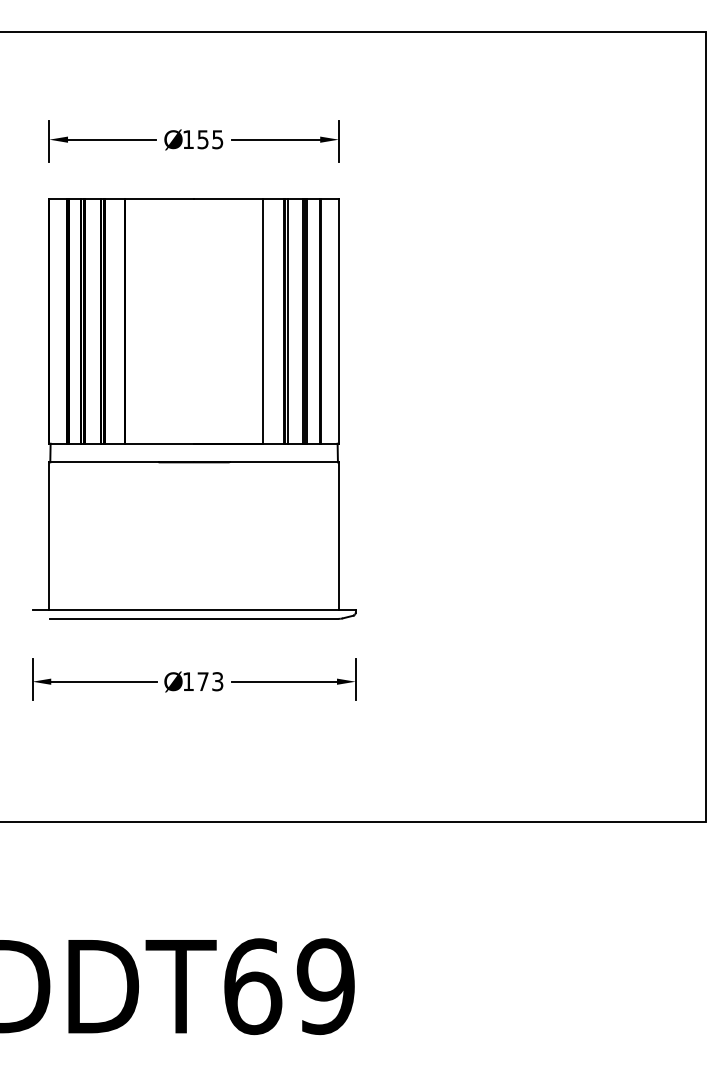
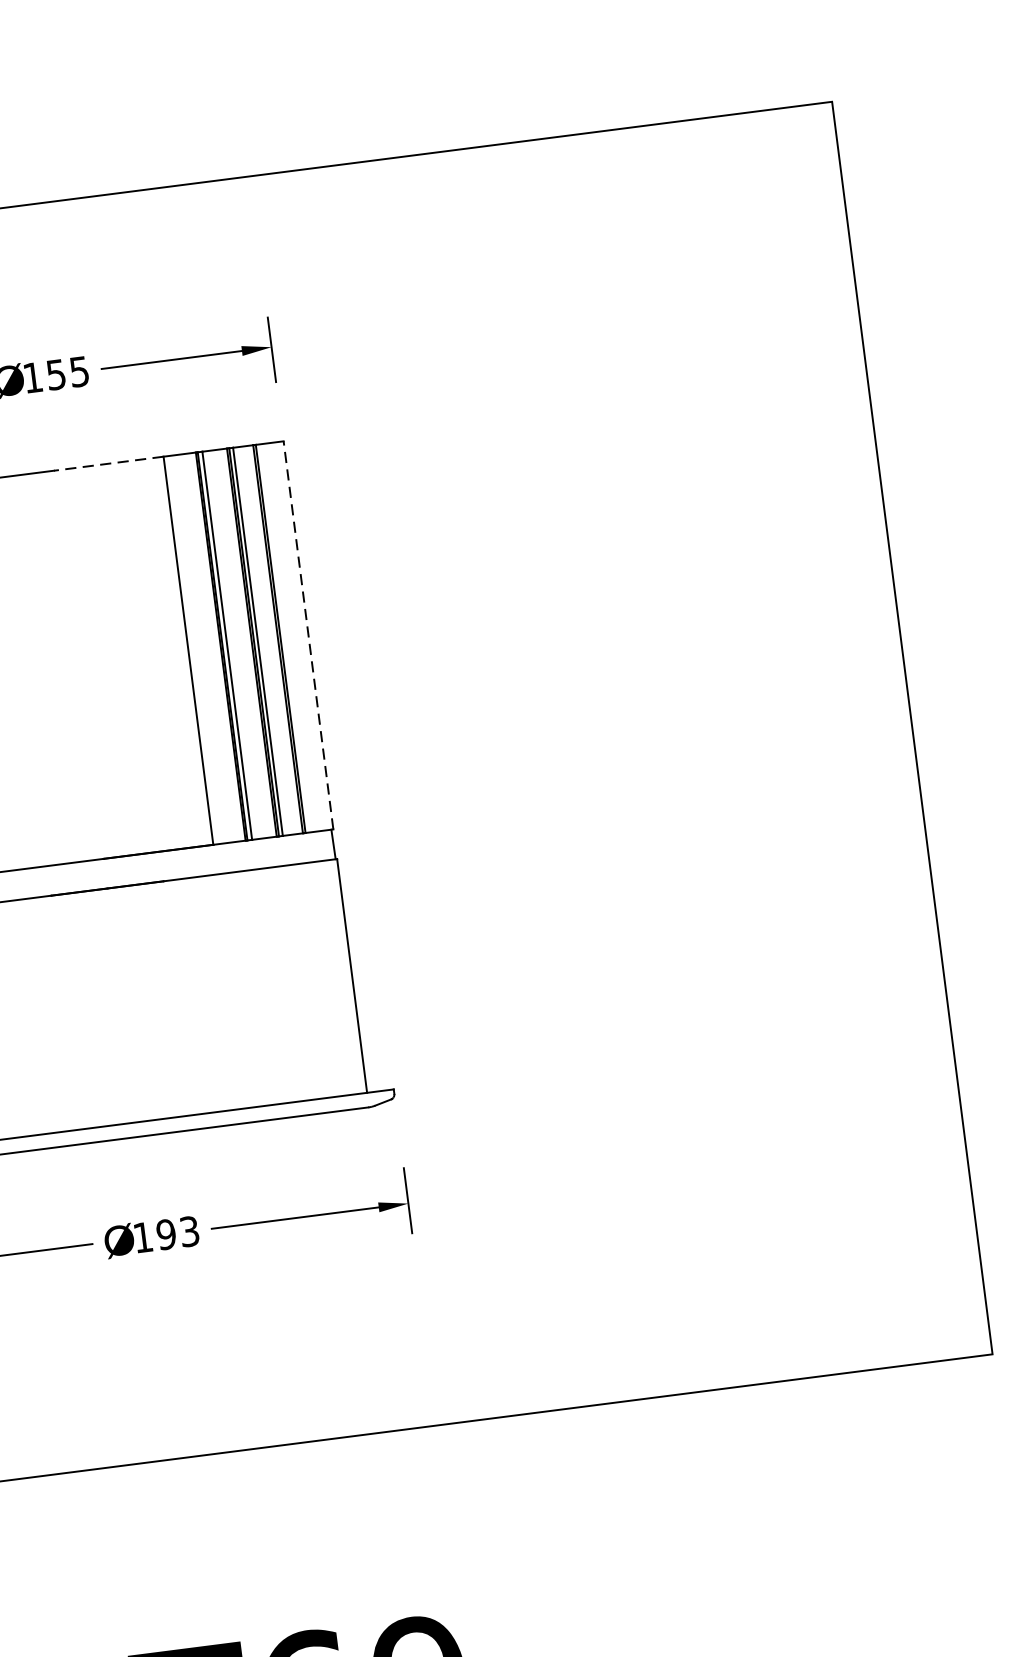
line: (228, 199) -> (108, 464), solid -> dashed
line: (338, 320) -> (307, 634), solid -> dashed
text: (202, 681) -> (165, 1234), 173 -> 193

